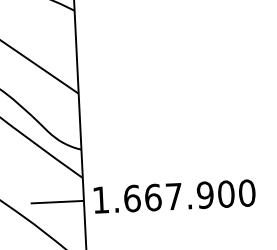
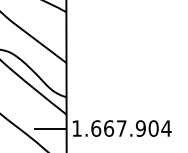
text: (247, 193) -> (166, 128), 1.667.900 -> 1.667.904

